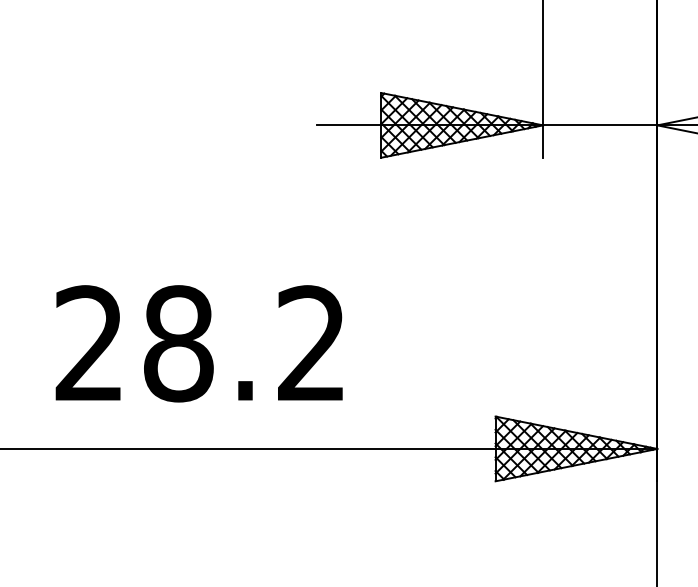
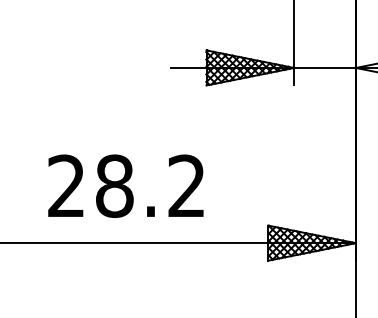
text: (198, 342) -> (125, 185), moved

